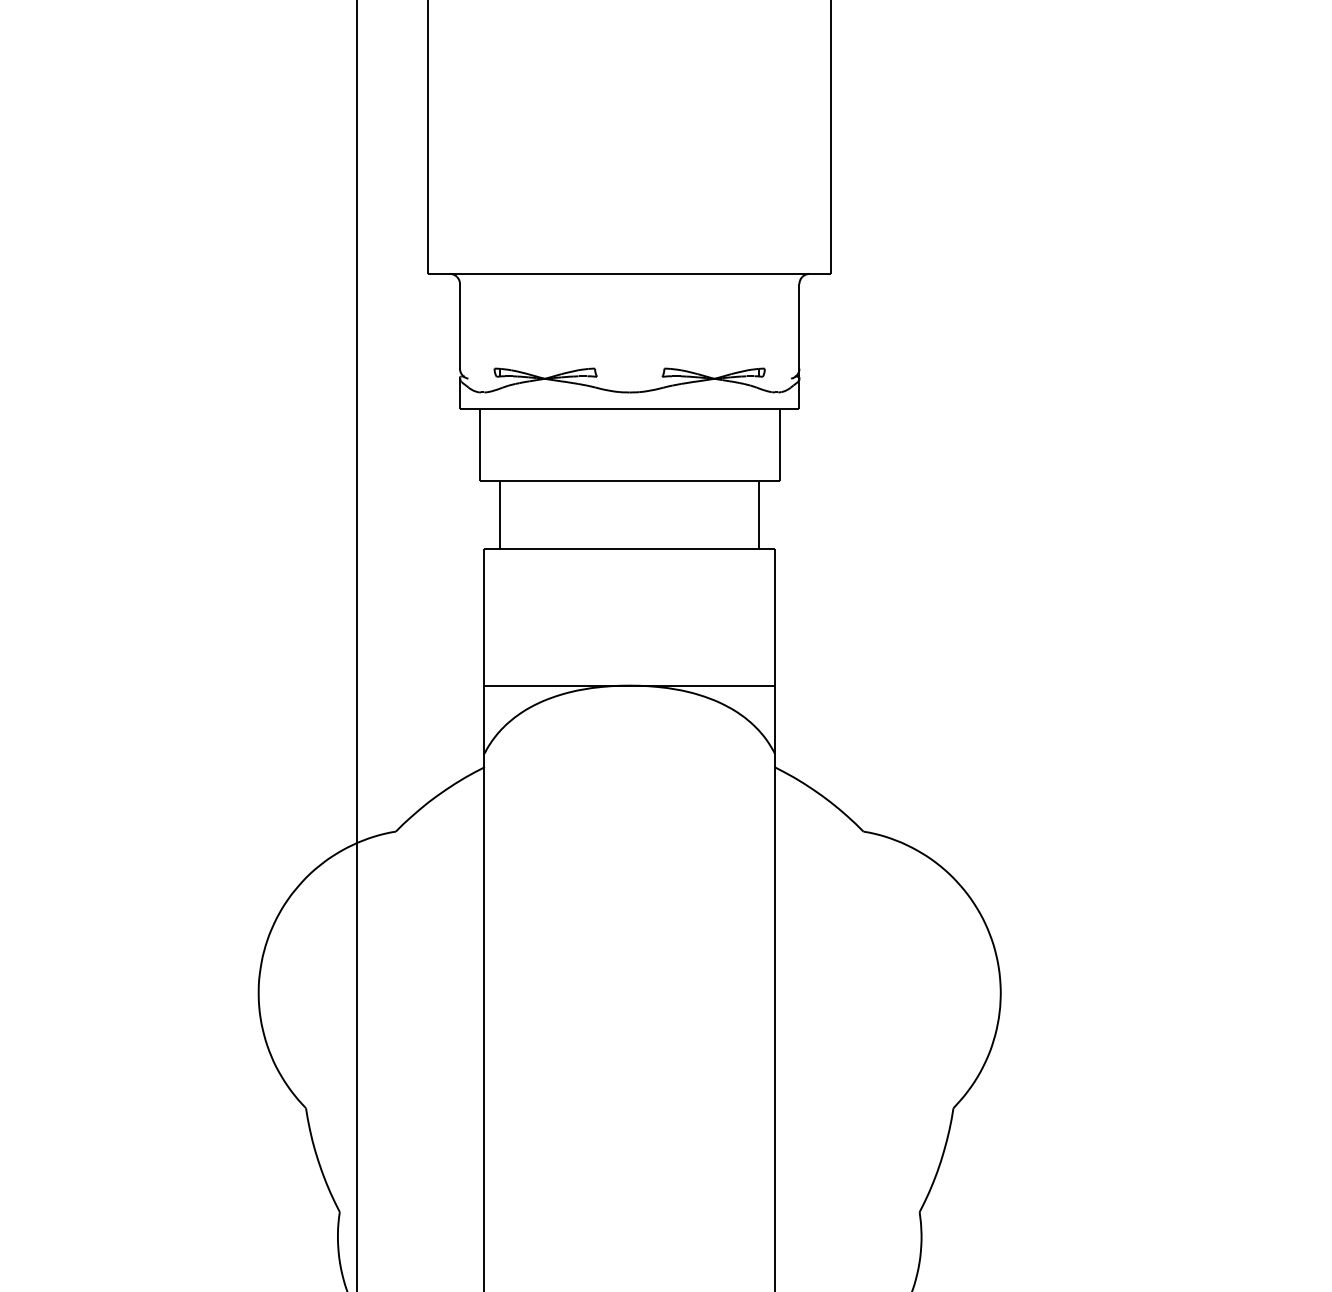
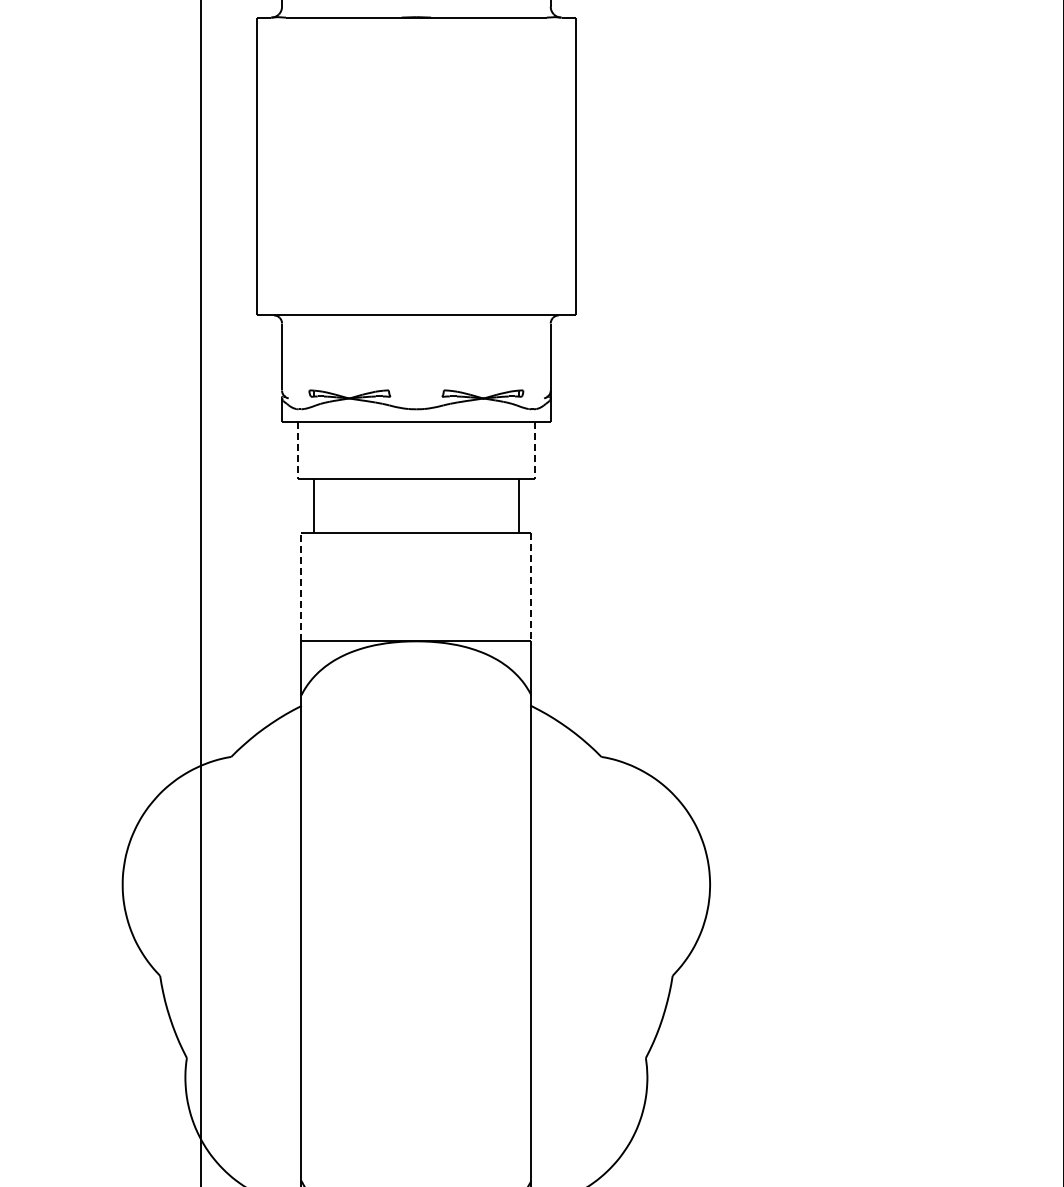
line: (479, 444) -> (297, 450), solid -> dashed
line: (780, 444) -> (535, 450), solid -> dashed
line: (484, 617) -> (301, 587), solid -> dashed
line: (775, 617) -> (531, 587), solid -> dashed

